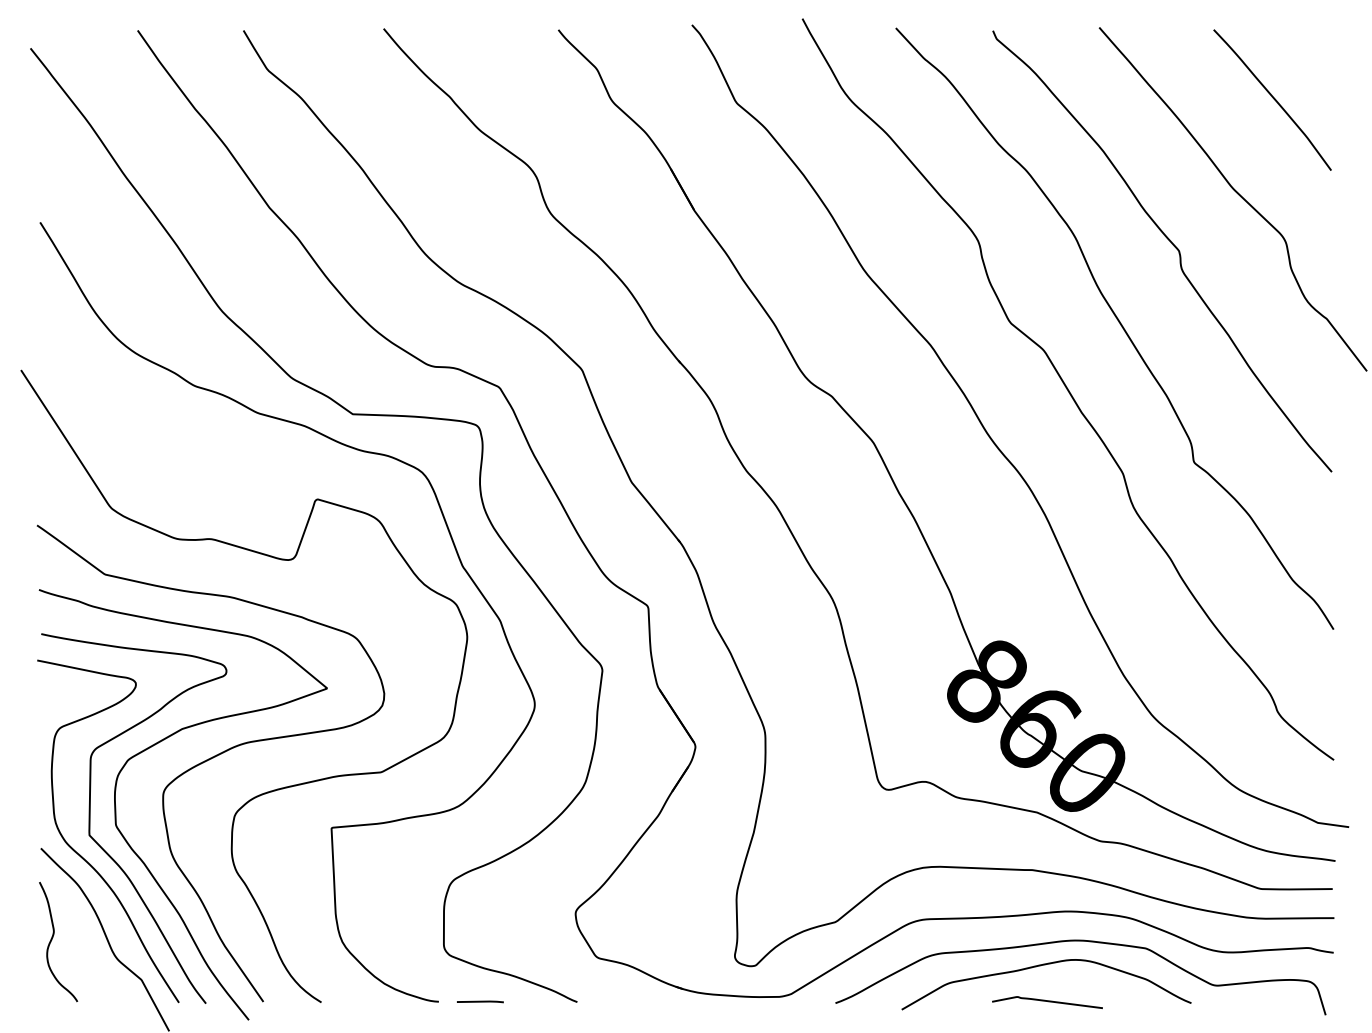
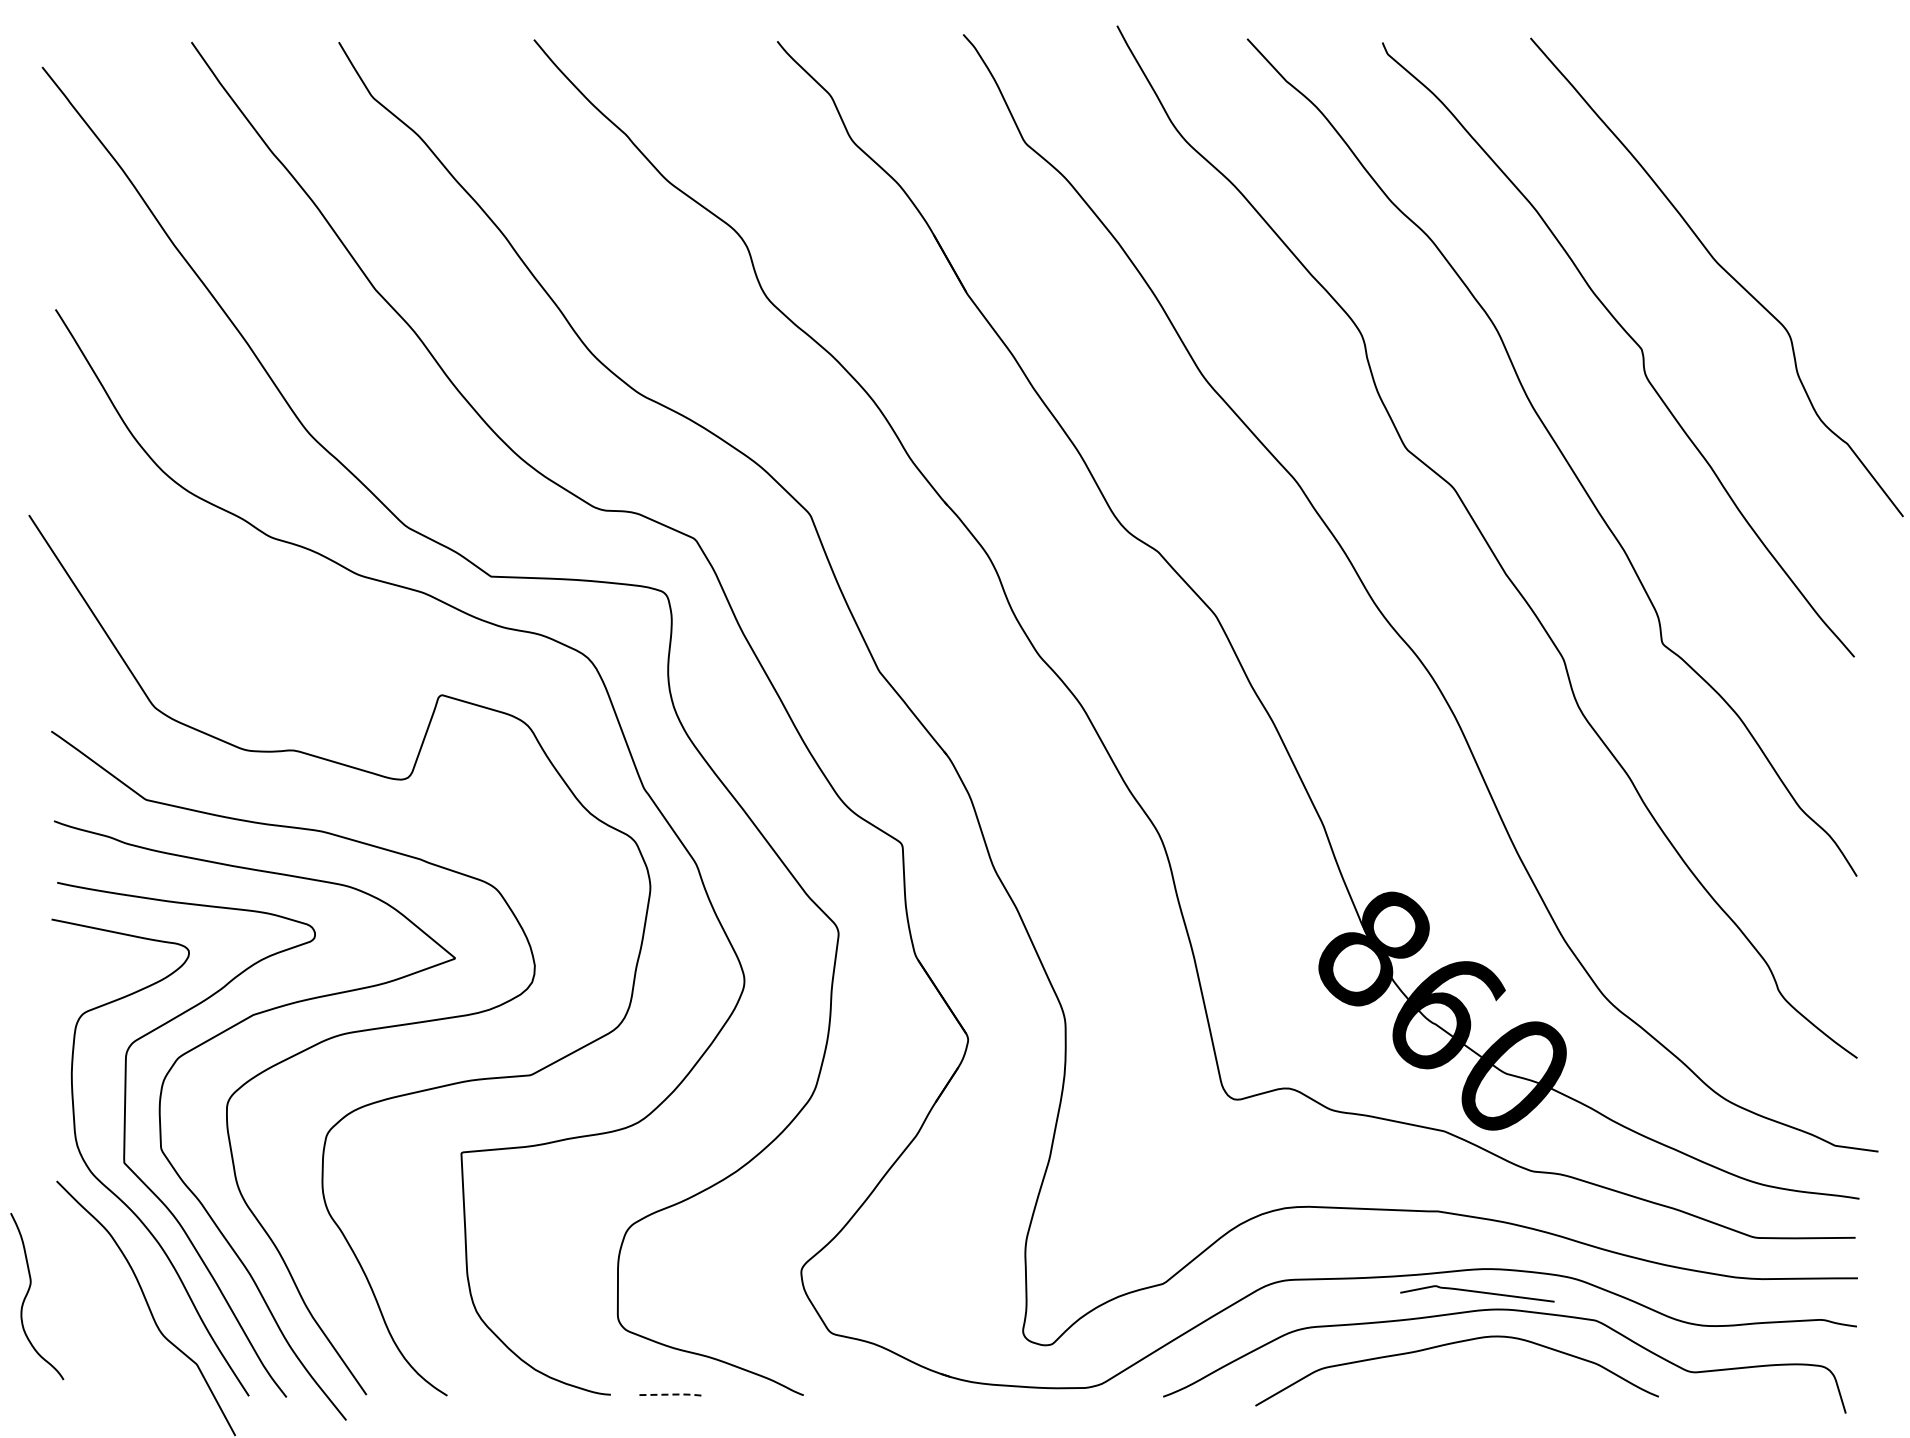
curve: (1273, 98) -> (1772, 136), removed
curve: (52, 938) -> (29, 1291), moved
line: (480, 1001) -> (669, 1394), solid -> dashed
curve: (1047, 1001) -> (1477, 1292), moved

